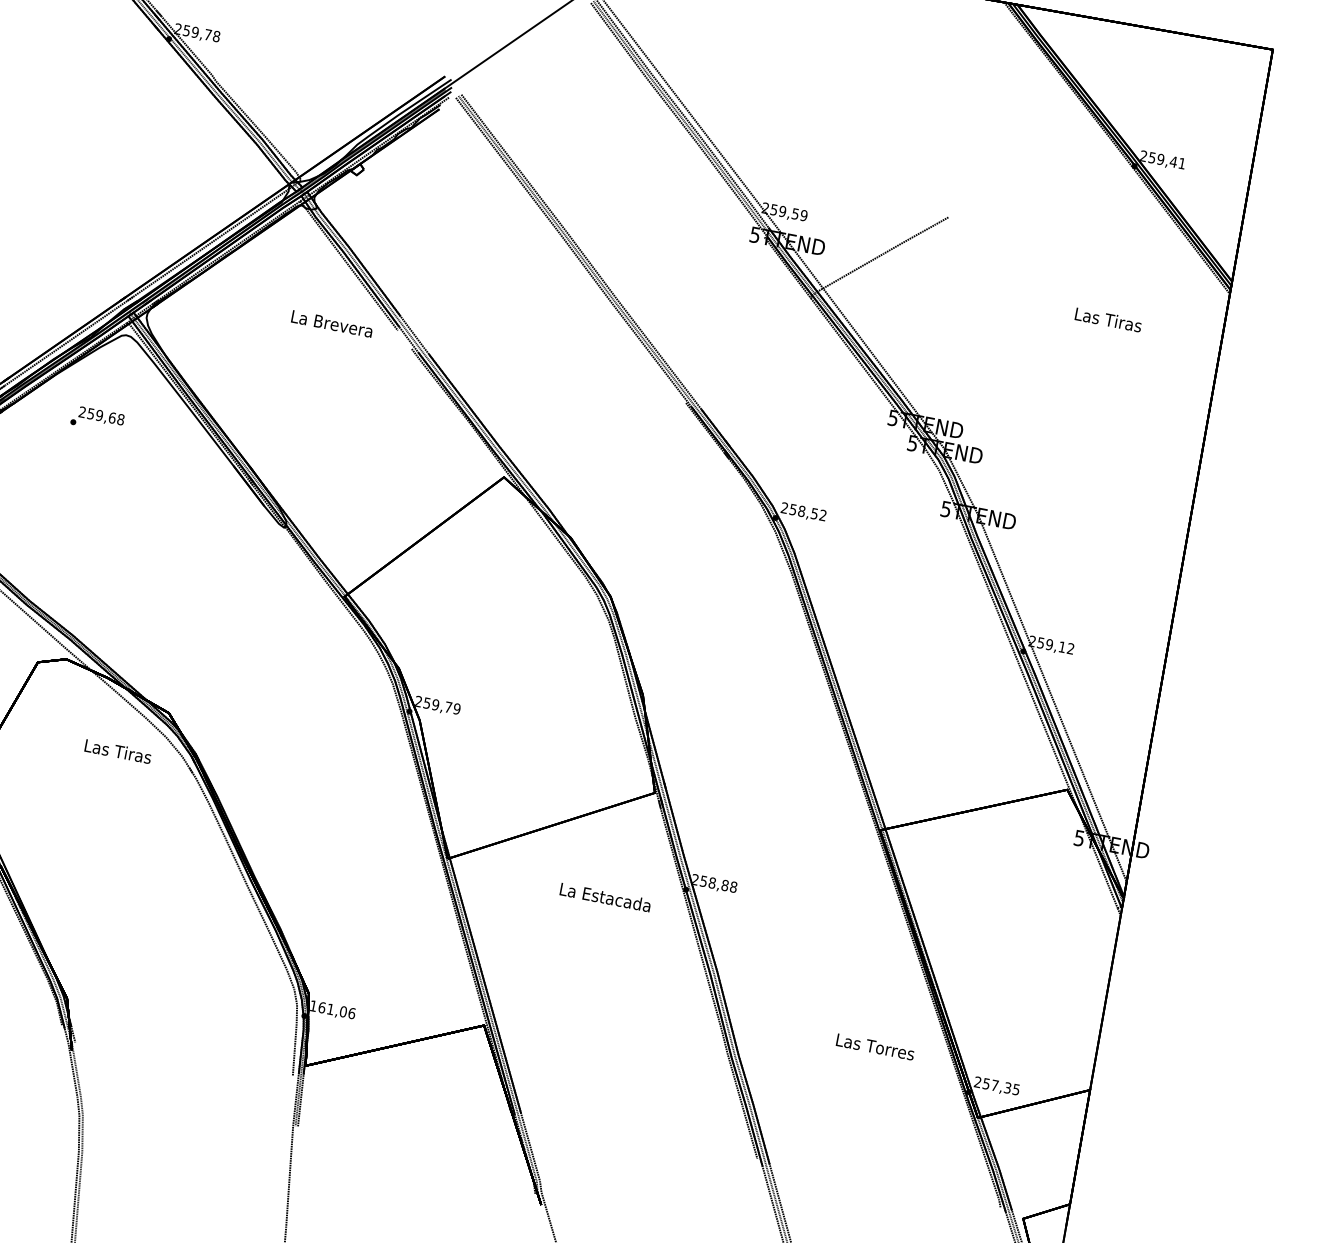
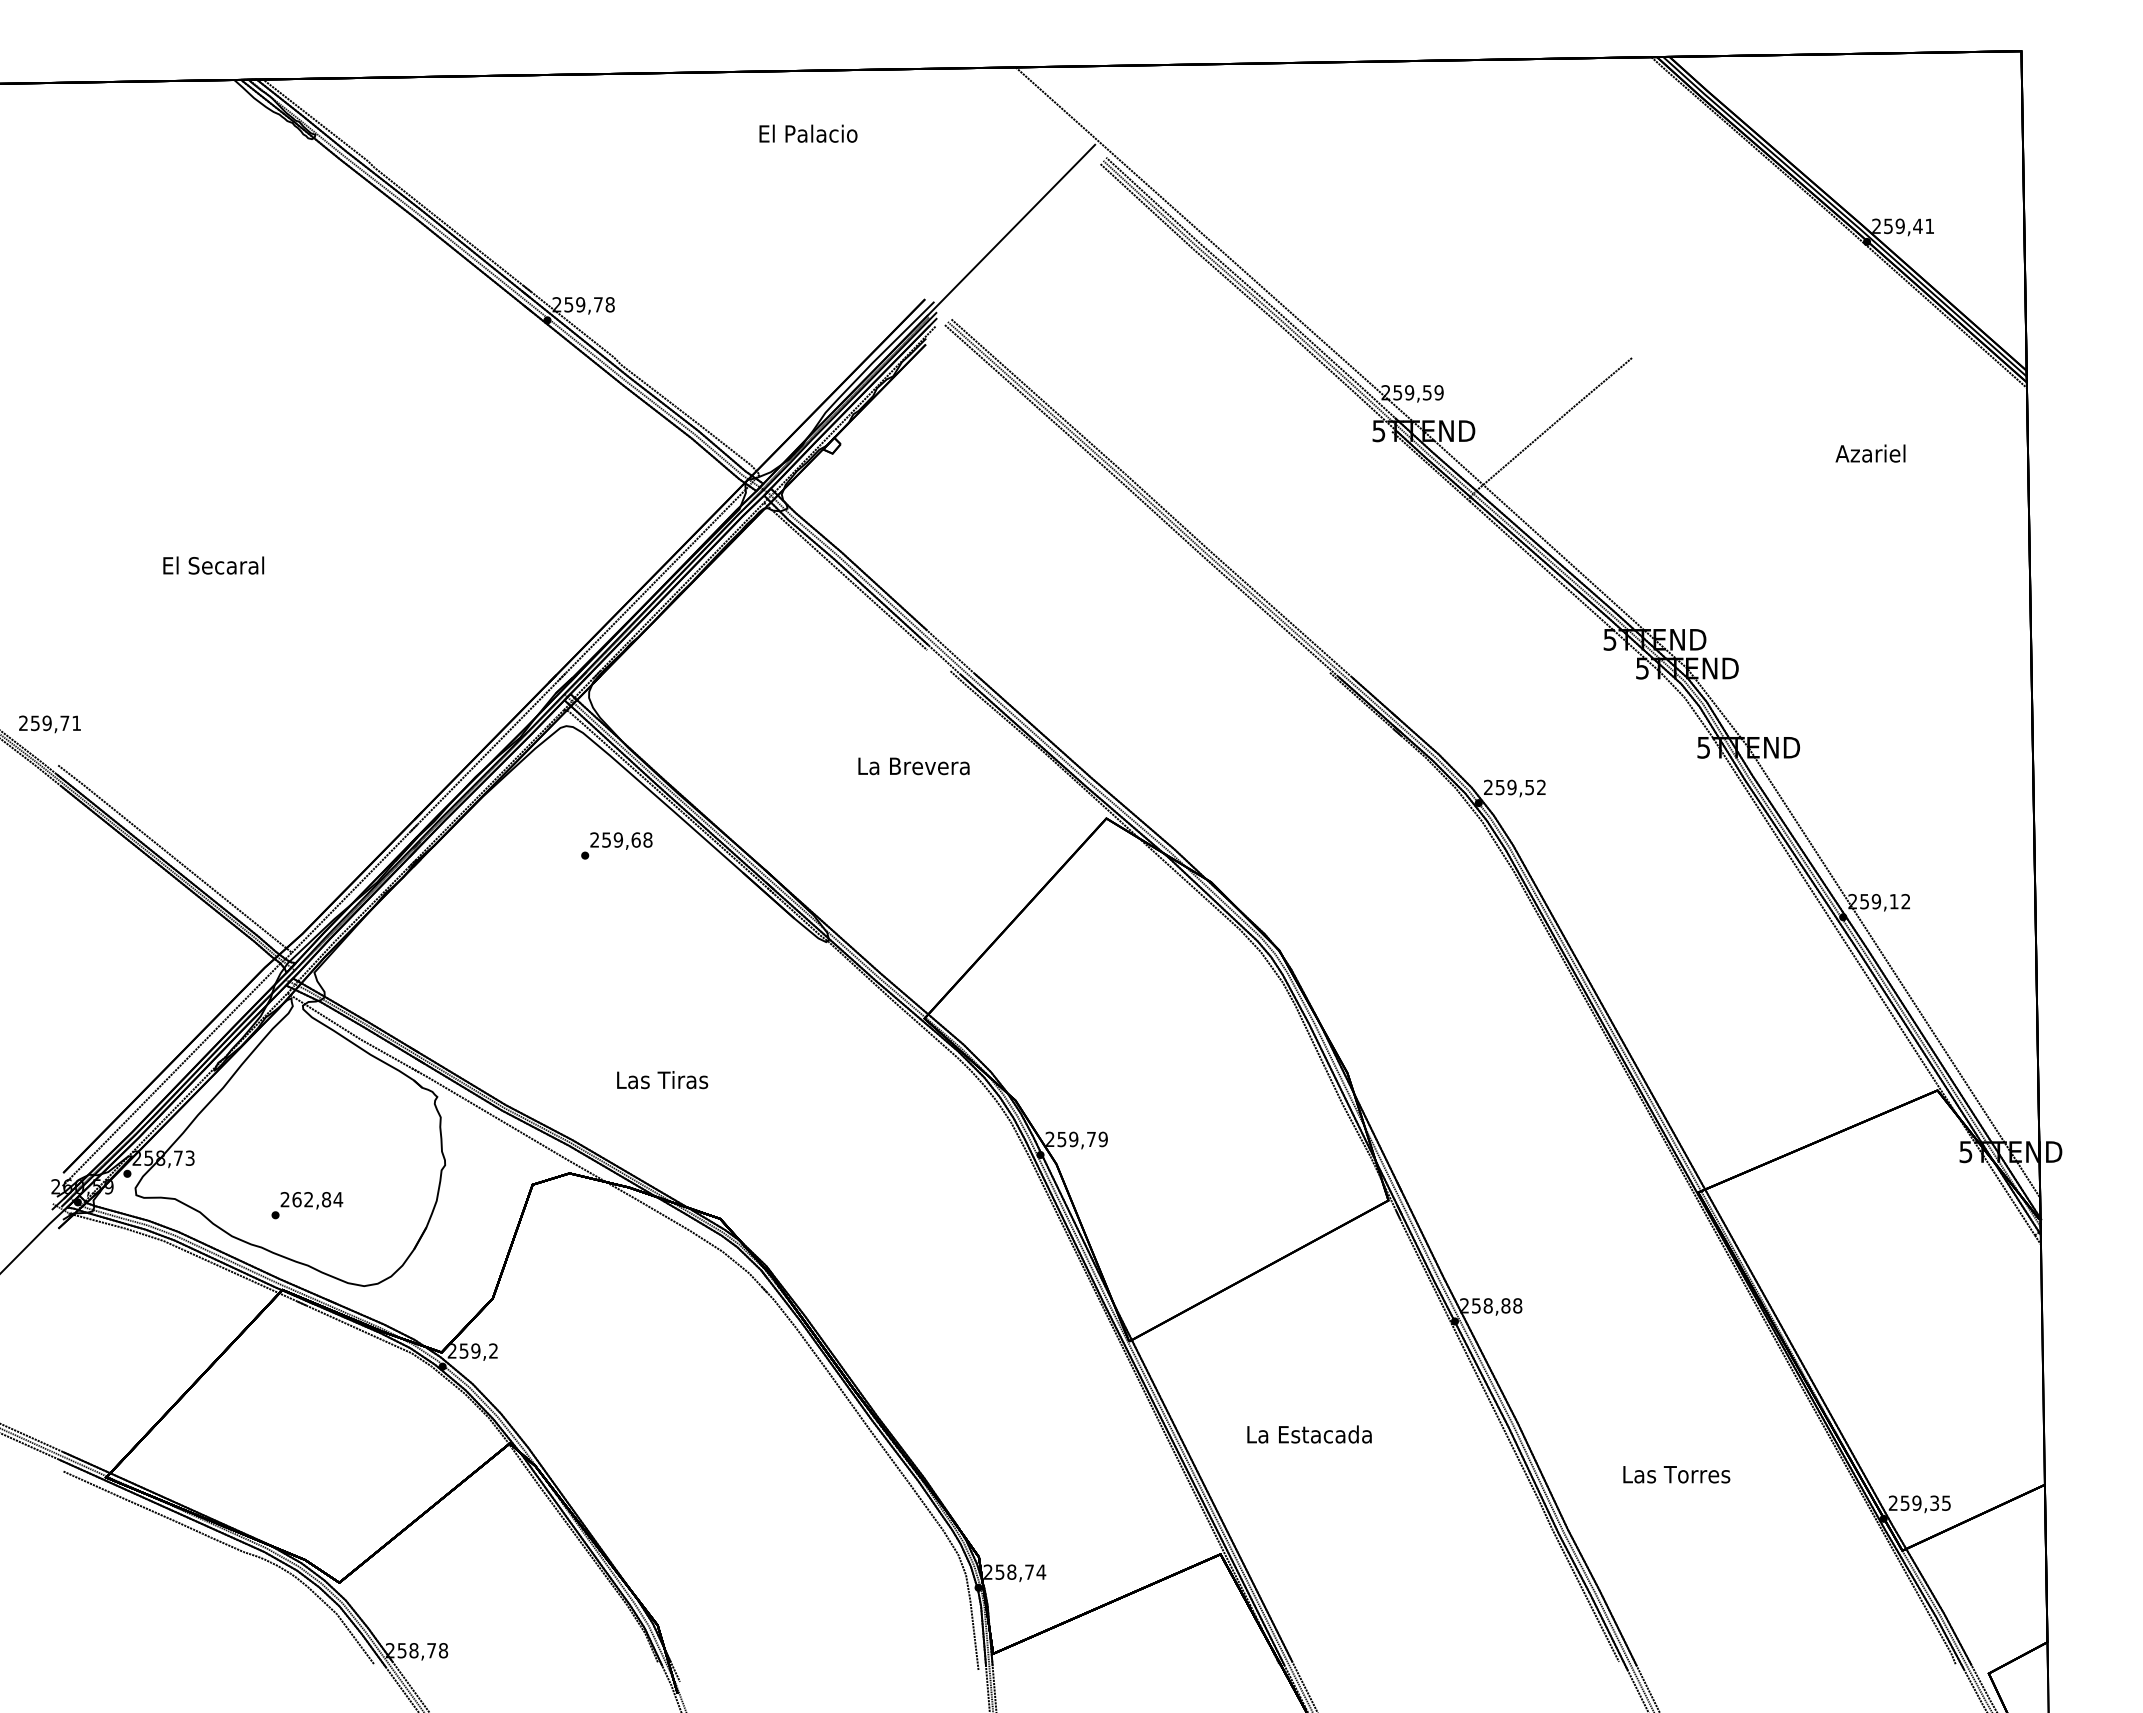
text: (1108, 319) -> (1871, 453), Las Tiras -> Azariel
text: (331, 324) -> (913, 766), moved
text: (97, 419) -> (616, 845), moved
text: (801, 511) -> (1511, 787), 258,52 -> 259,52
text: (118, 751) -> (662, 1080), moved
text: (605, 897) -> (1309, 1434), moved
text: (332, 1009) -> (1014, 1571), 161,06 -> 258,74
text: (875, 1046) -> (1676, 1474), moved
text: (994, 1084) -> (1916, 1502), 257,35 -> 259,35

